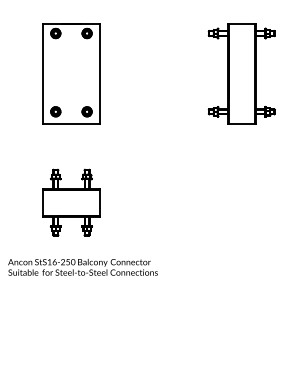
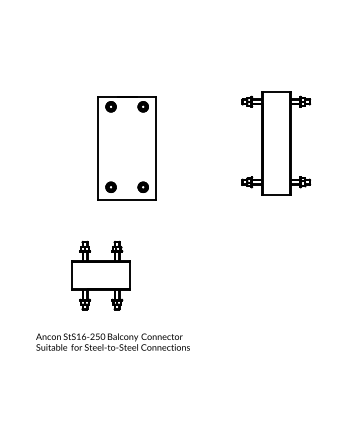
part: (70, 74) -> (126, 148), moved

